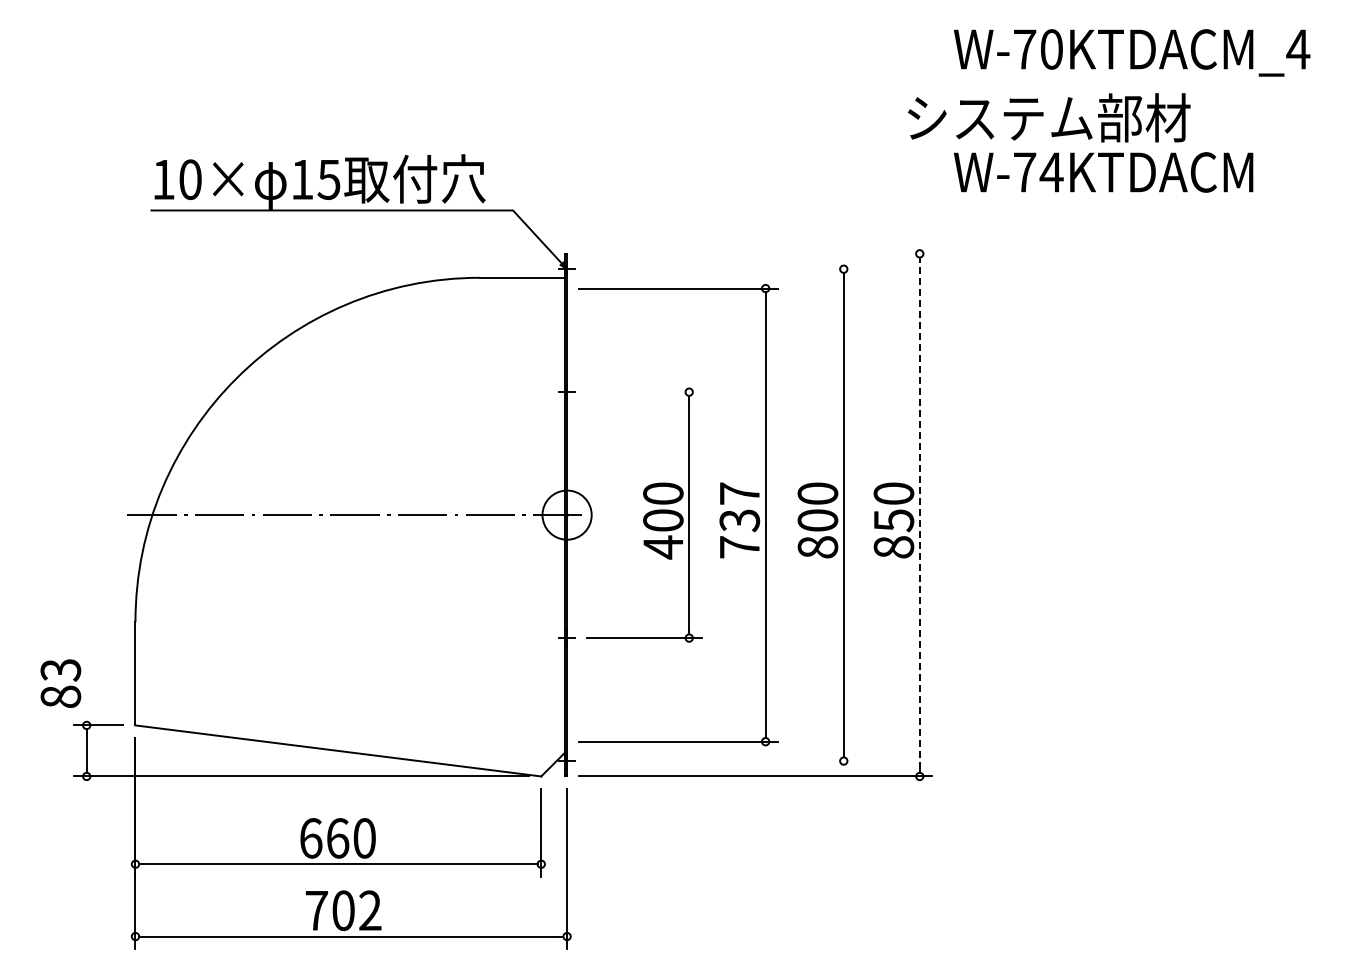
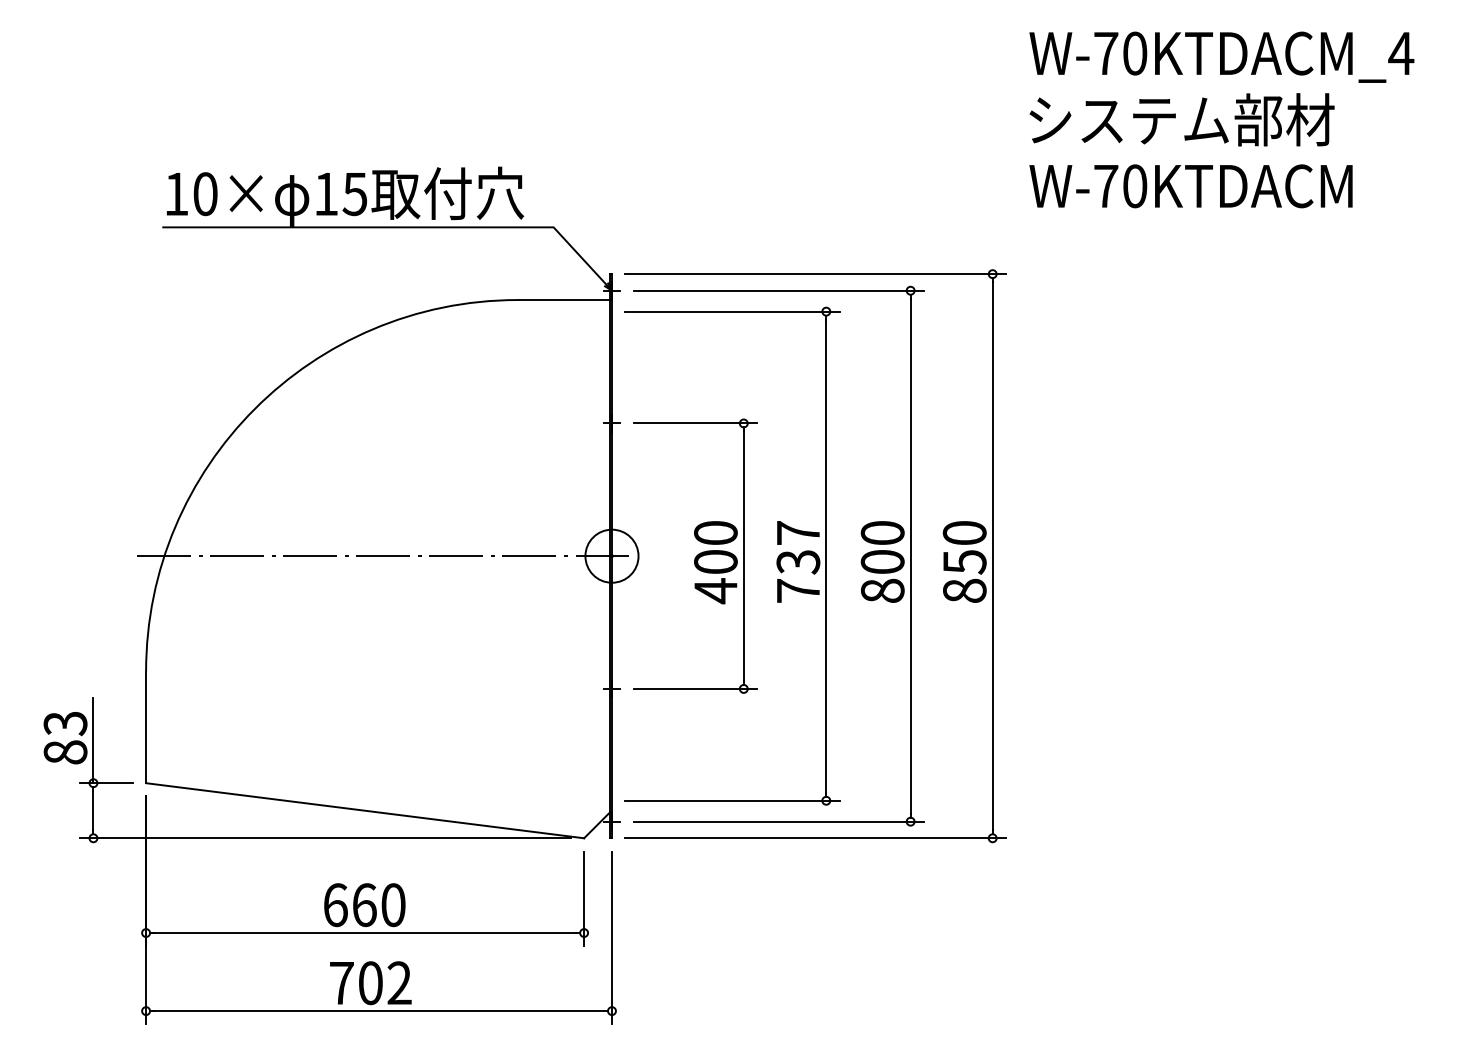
text: (1049, 117) -> (1182, 119), moved
text: (1051, 172) -> (1134, 186), W-74KTDACM -> W-70KTDACM
line: (755, 253) -> (815, 273), added
line: (721, 269) -> (778, 291), added
line: (644, 392) -> (695, 423), added
line: (919, 515) -> (992, 556), dashed -> solid
line: (86, 685) -> (93, 740), added
line: (721, 761) -> (778, 822), added

